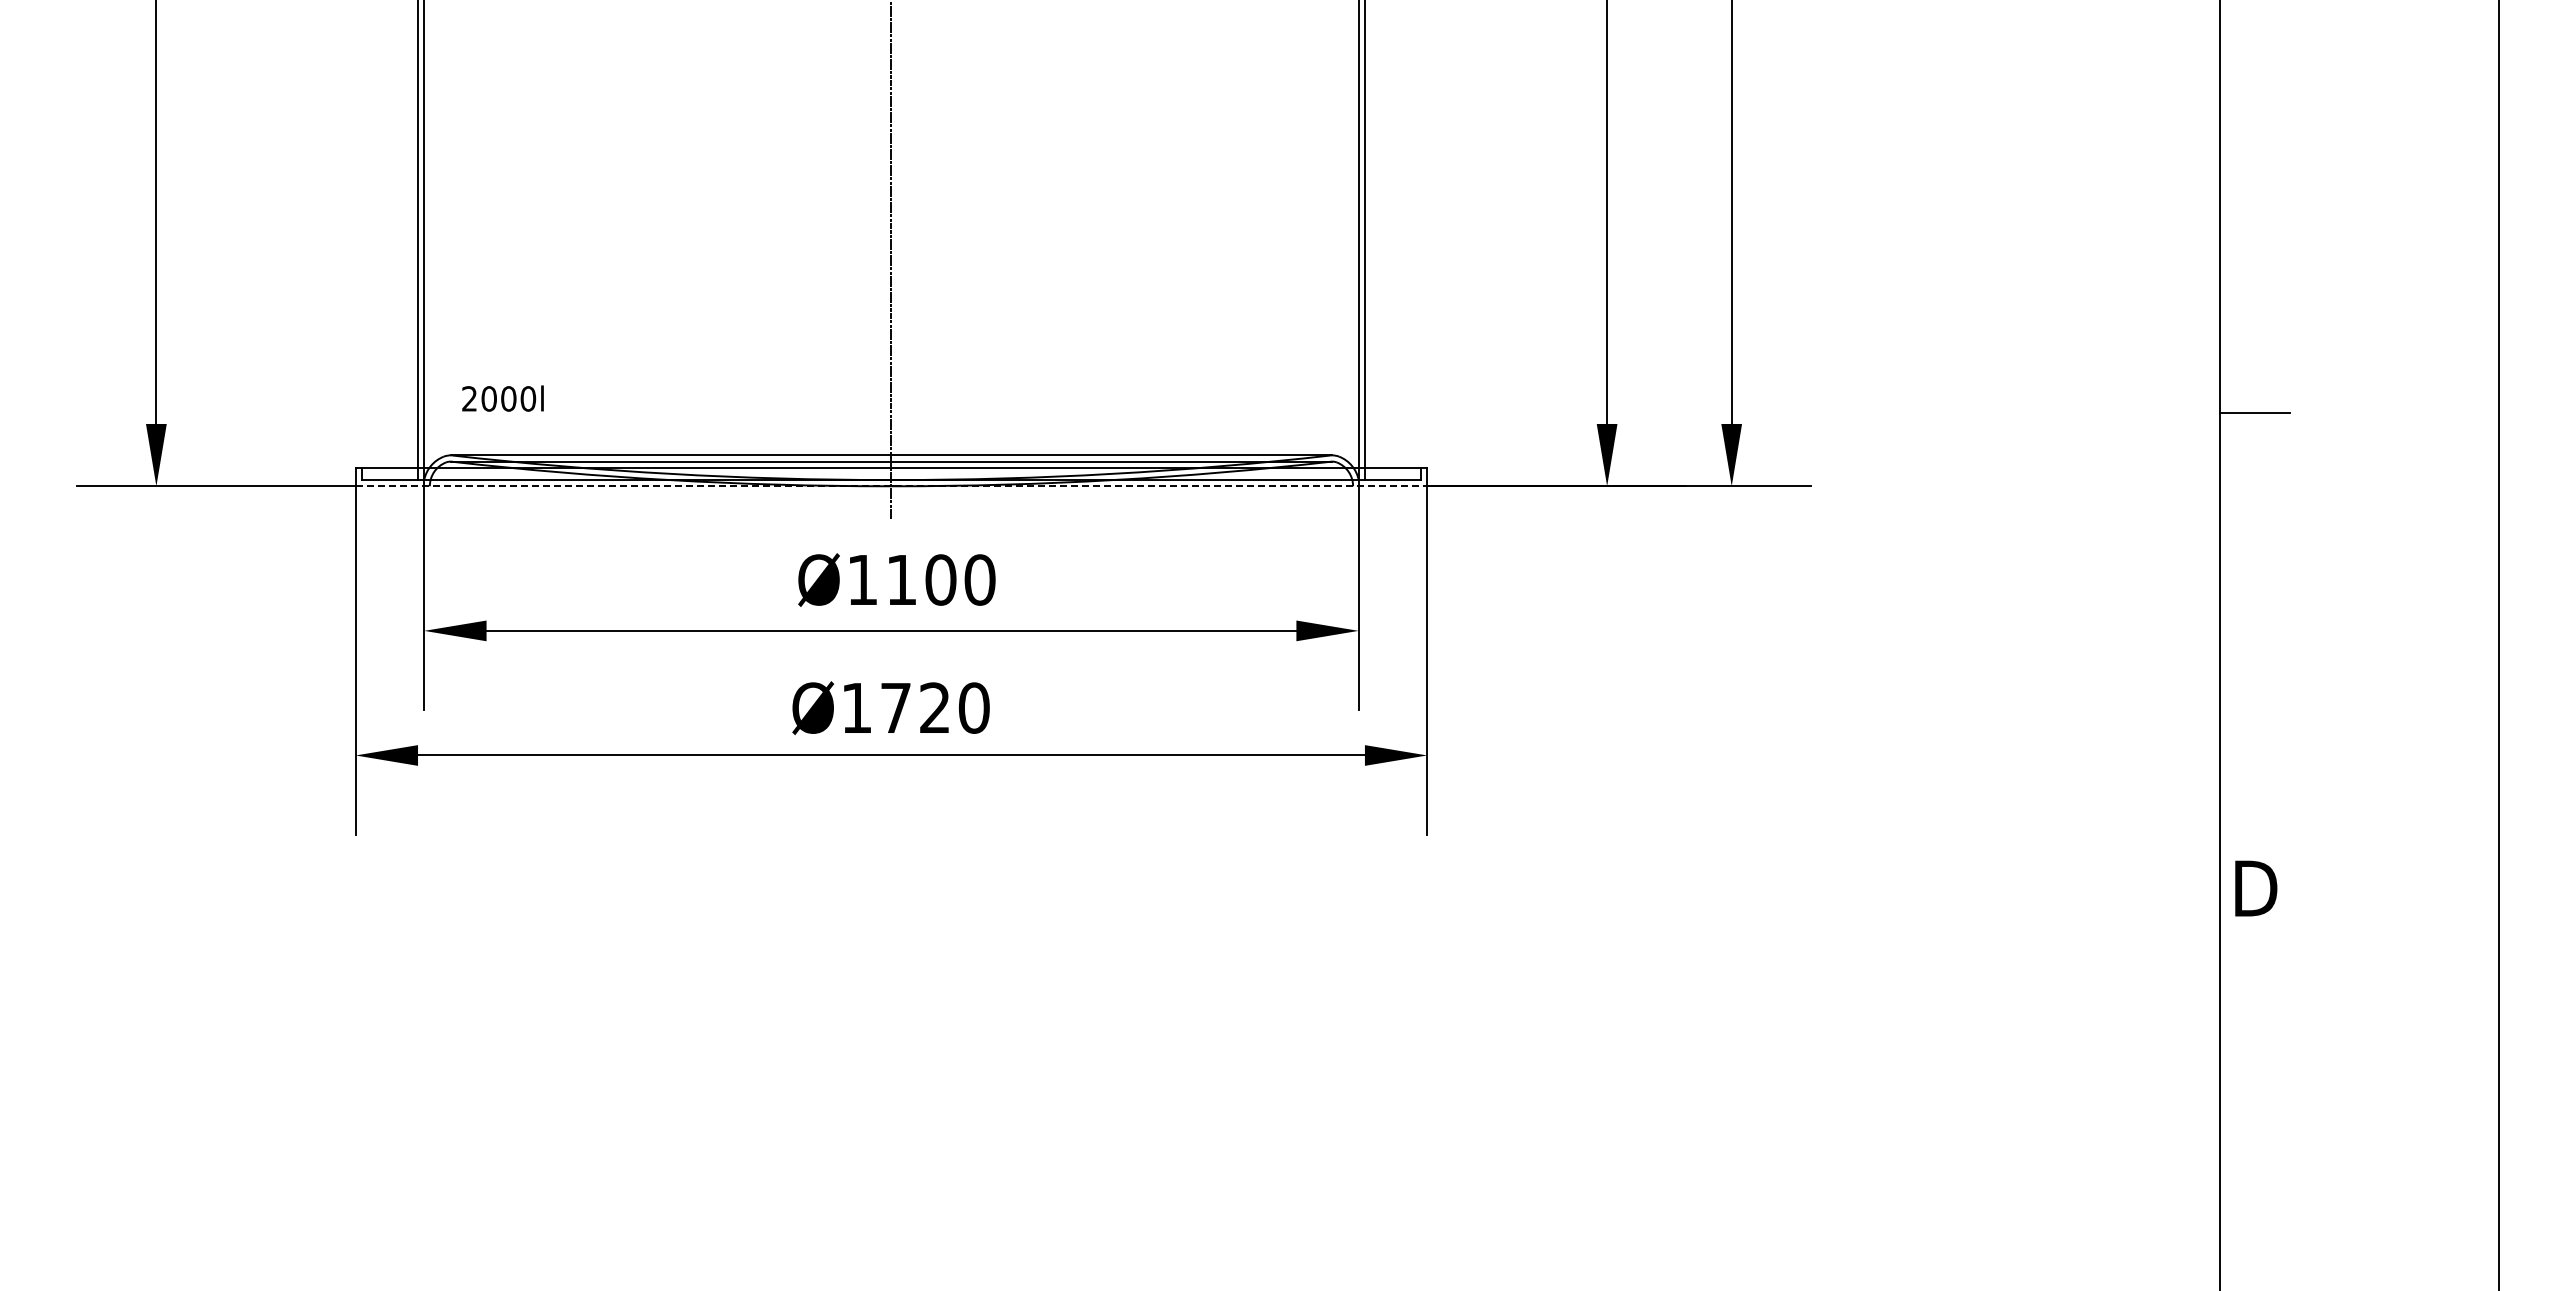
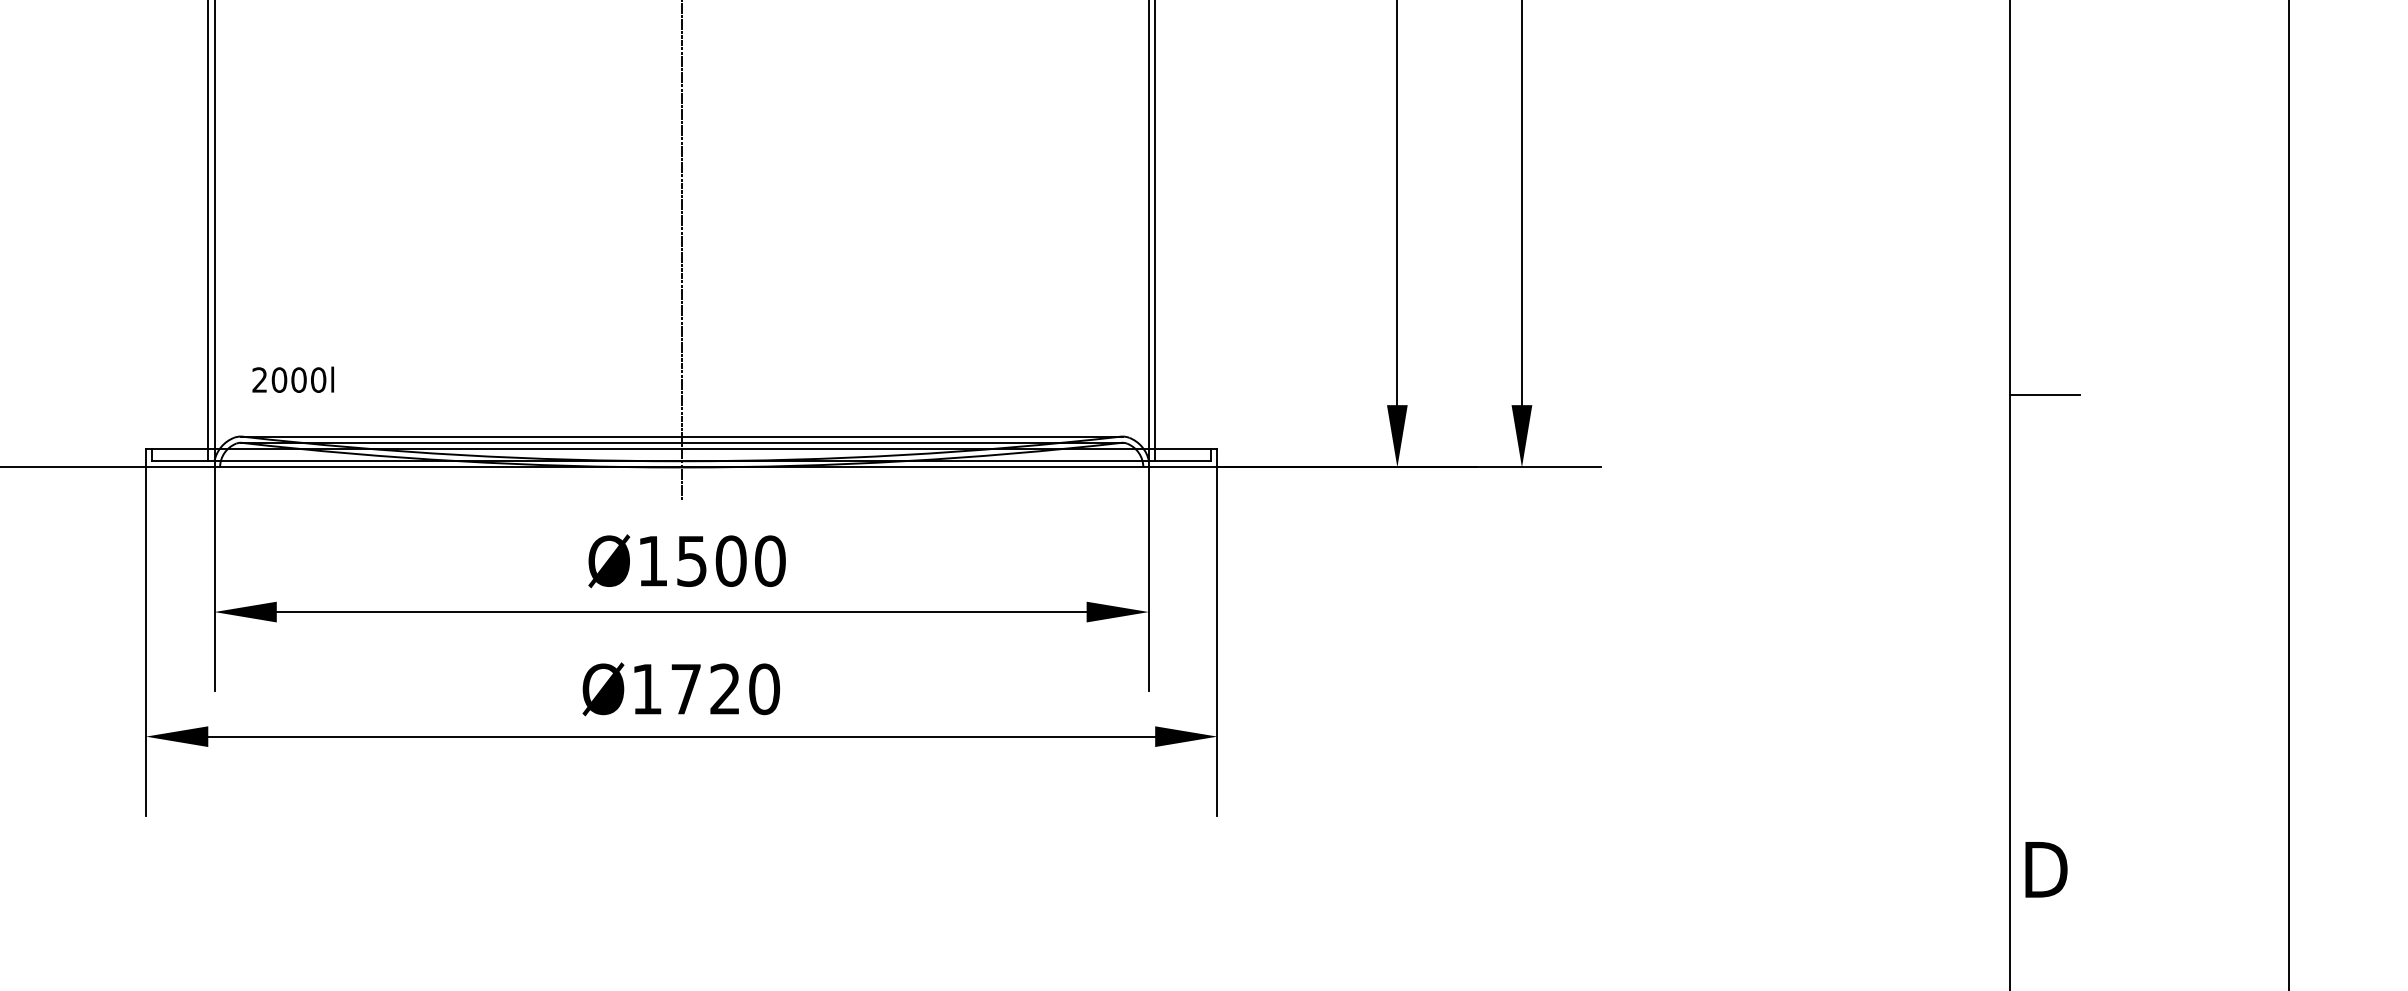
line: (891, 486) -> (681, 467), dashed -> solid
text: (901, 580) -> (691, 561), Ø1100 -> Ø1500

